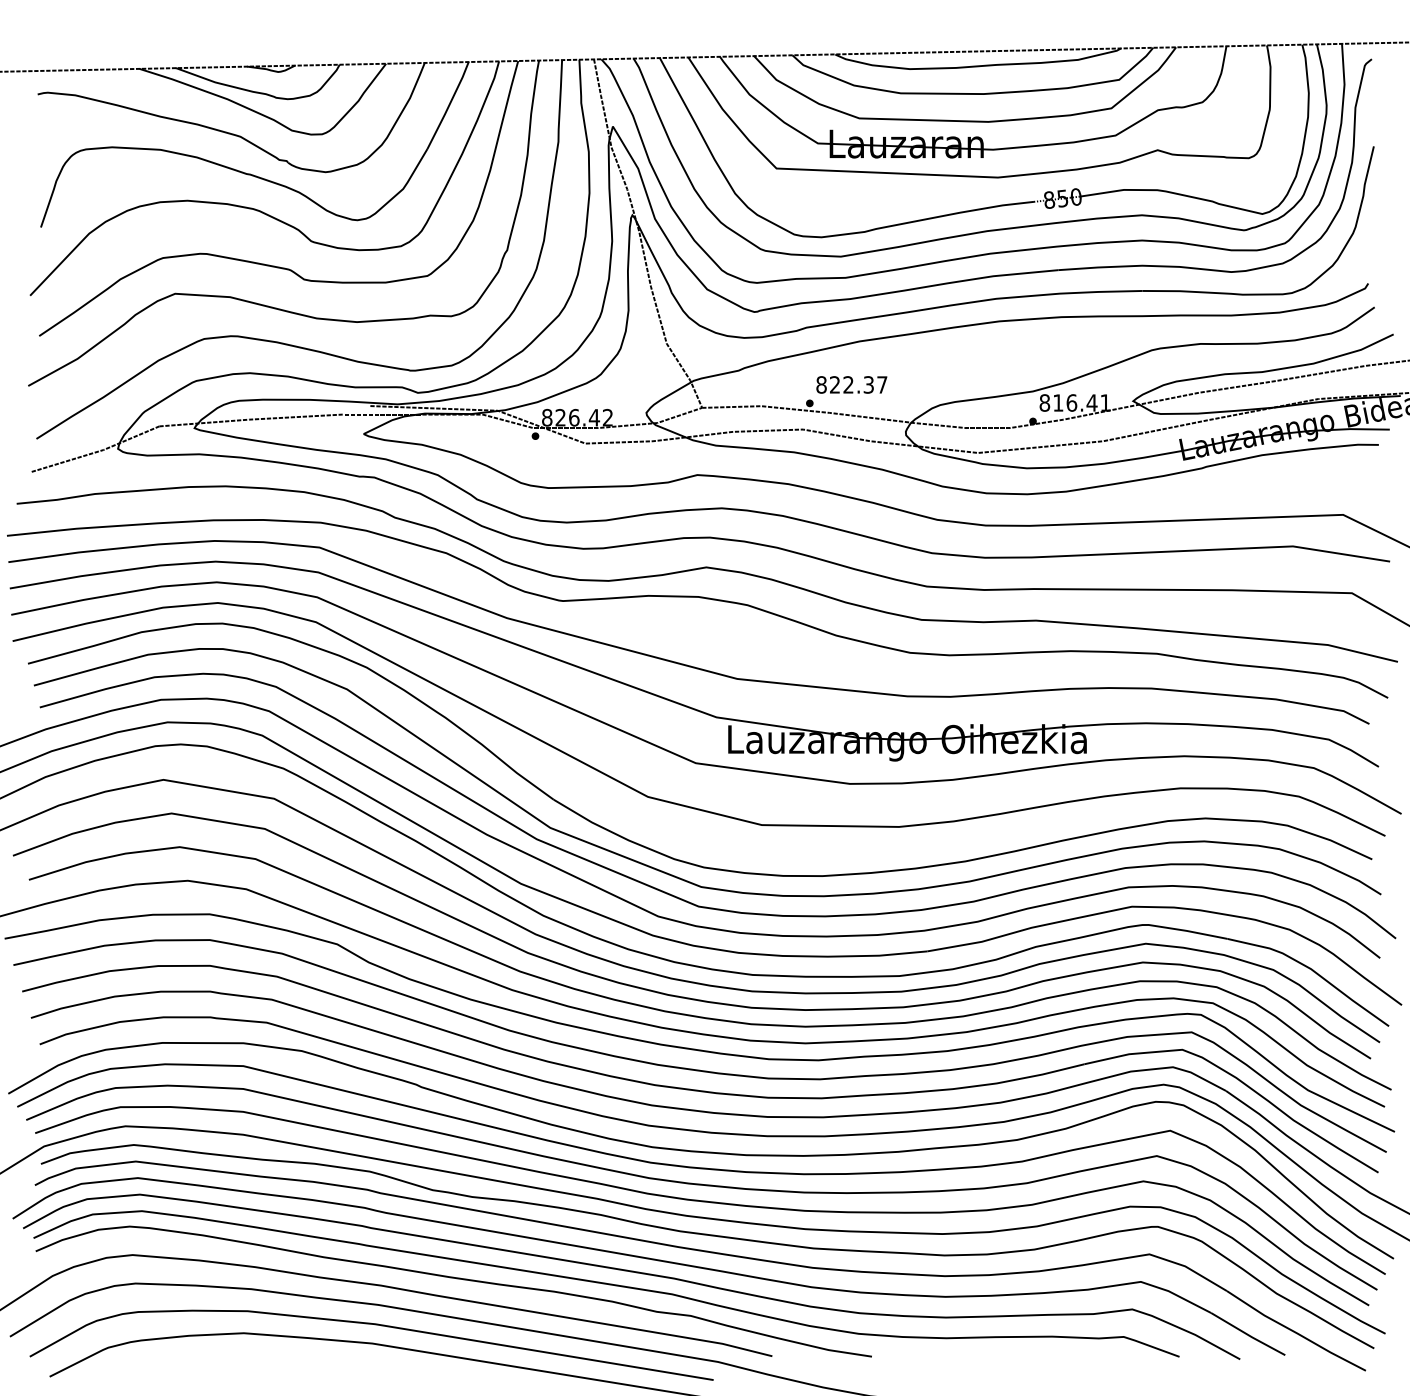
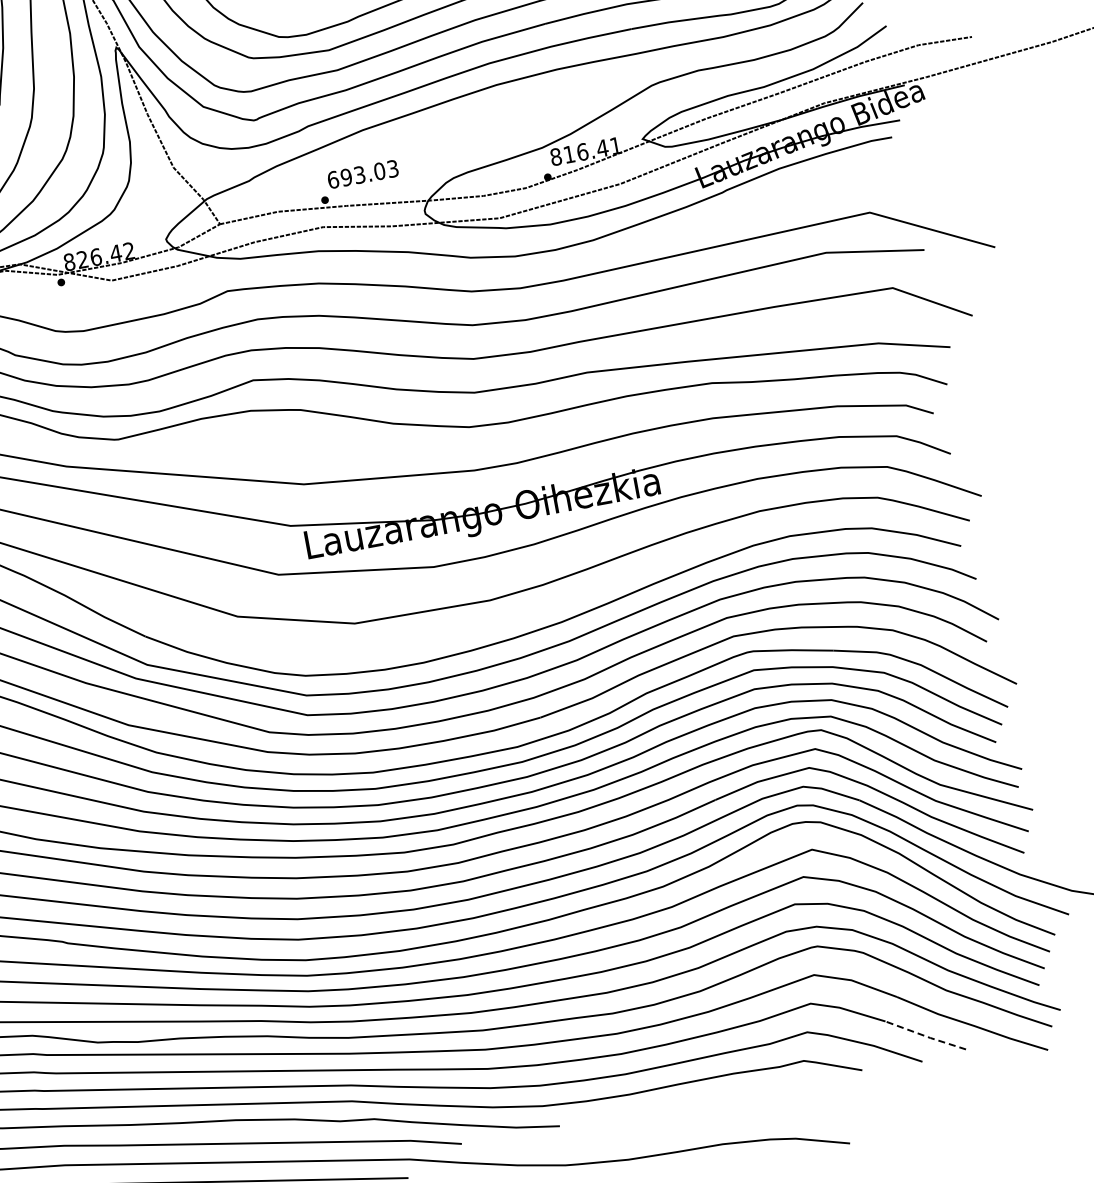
text: (851, 384) -> (362, 174), 822.37 -> 693.03
line: (1248, 1334) -> (926, 1035), solid -> dashed

